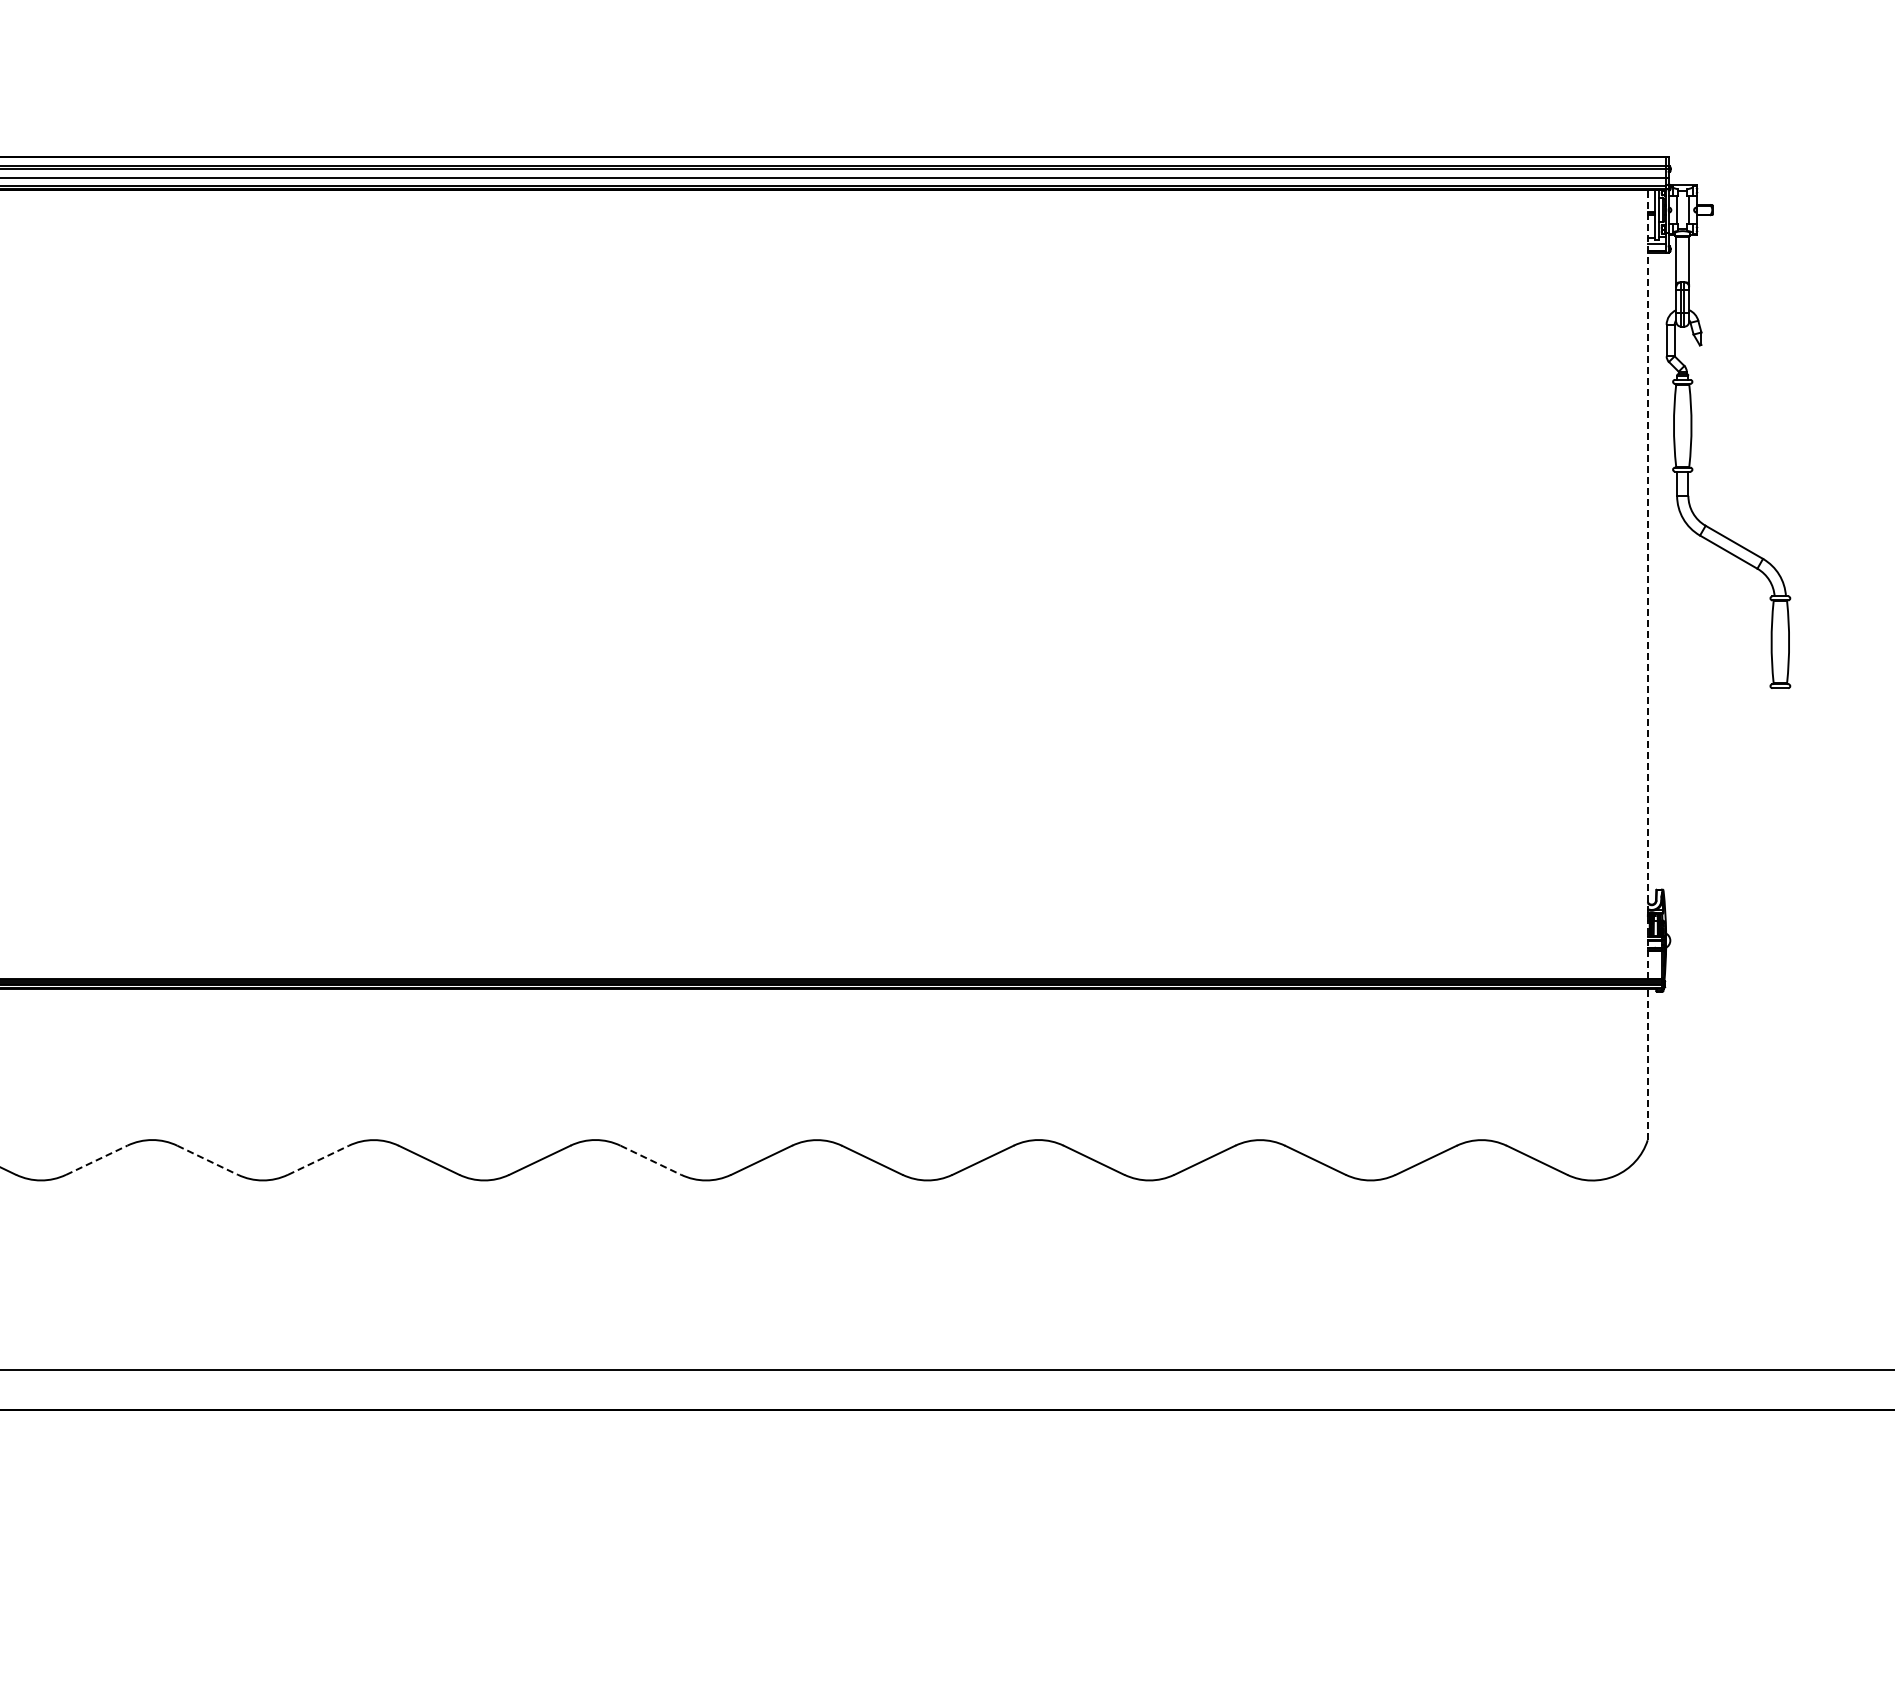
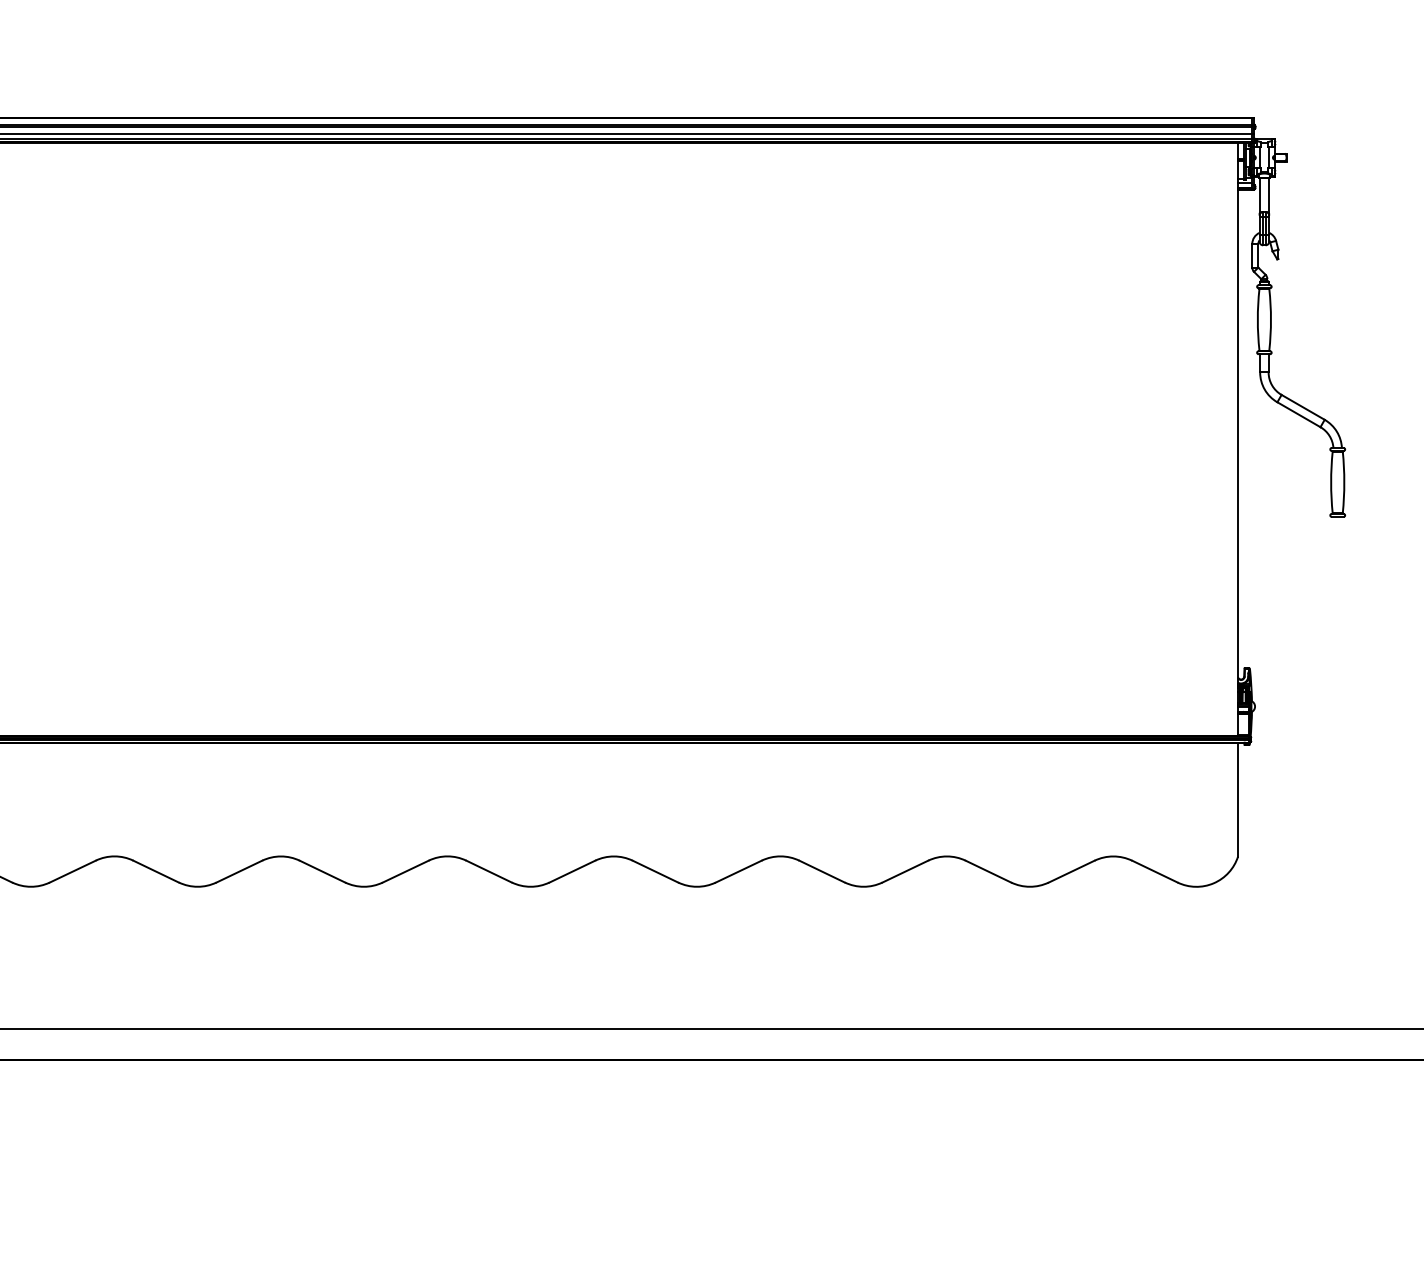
line: (1647, 584) -> (1237, 439), dashed -> solid
line: (1647, 1064) -> (1237, 799), dashed -> solid
line: (96, 1160) -> (72, 871), dashed -> solid
line: (207, 1160) -> (156, 871), dashed -> solid
line: (318, 1160) -> (239, 871), dashed -> solid
line: (650, 1160) -> (488, 871), dashed -> solid

